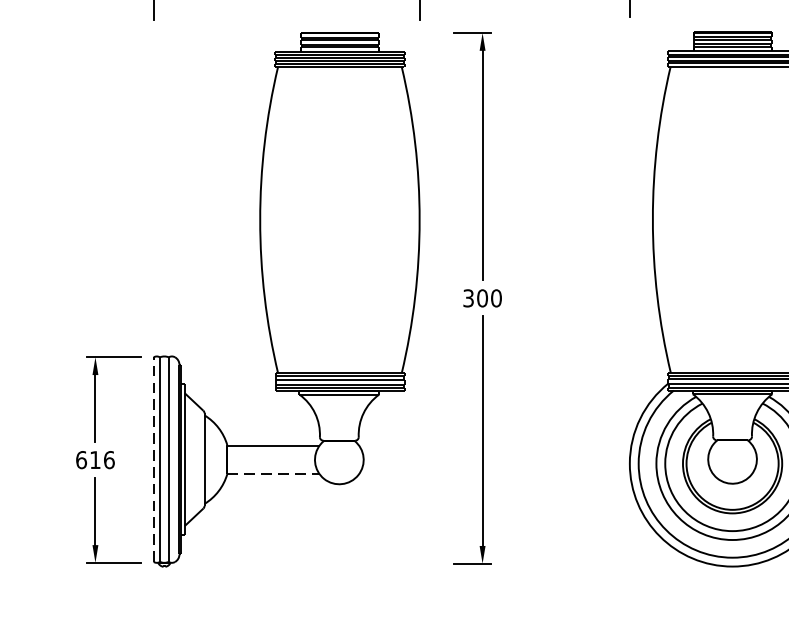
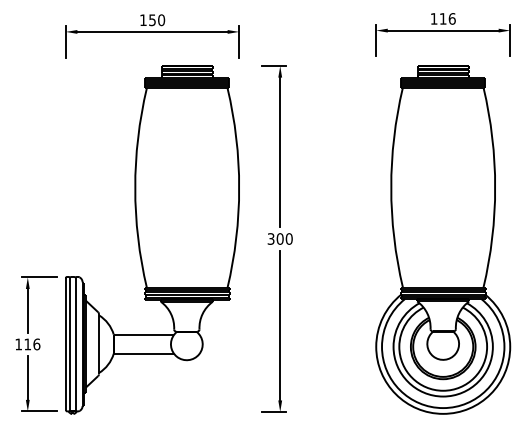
text: (81, 460) -> (18, 344), 616 -> 116
line: (153, 460) -> (65, 344), dashed -> solid
line: (274, 473) -> (144, 353), dashed -> solid

